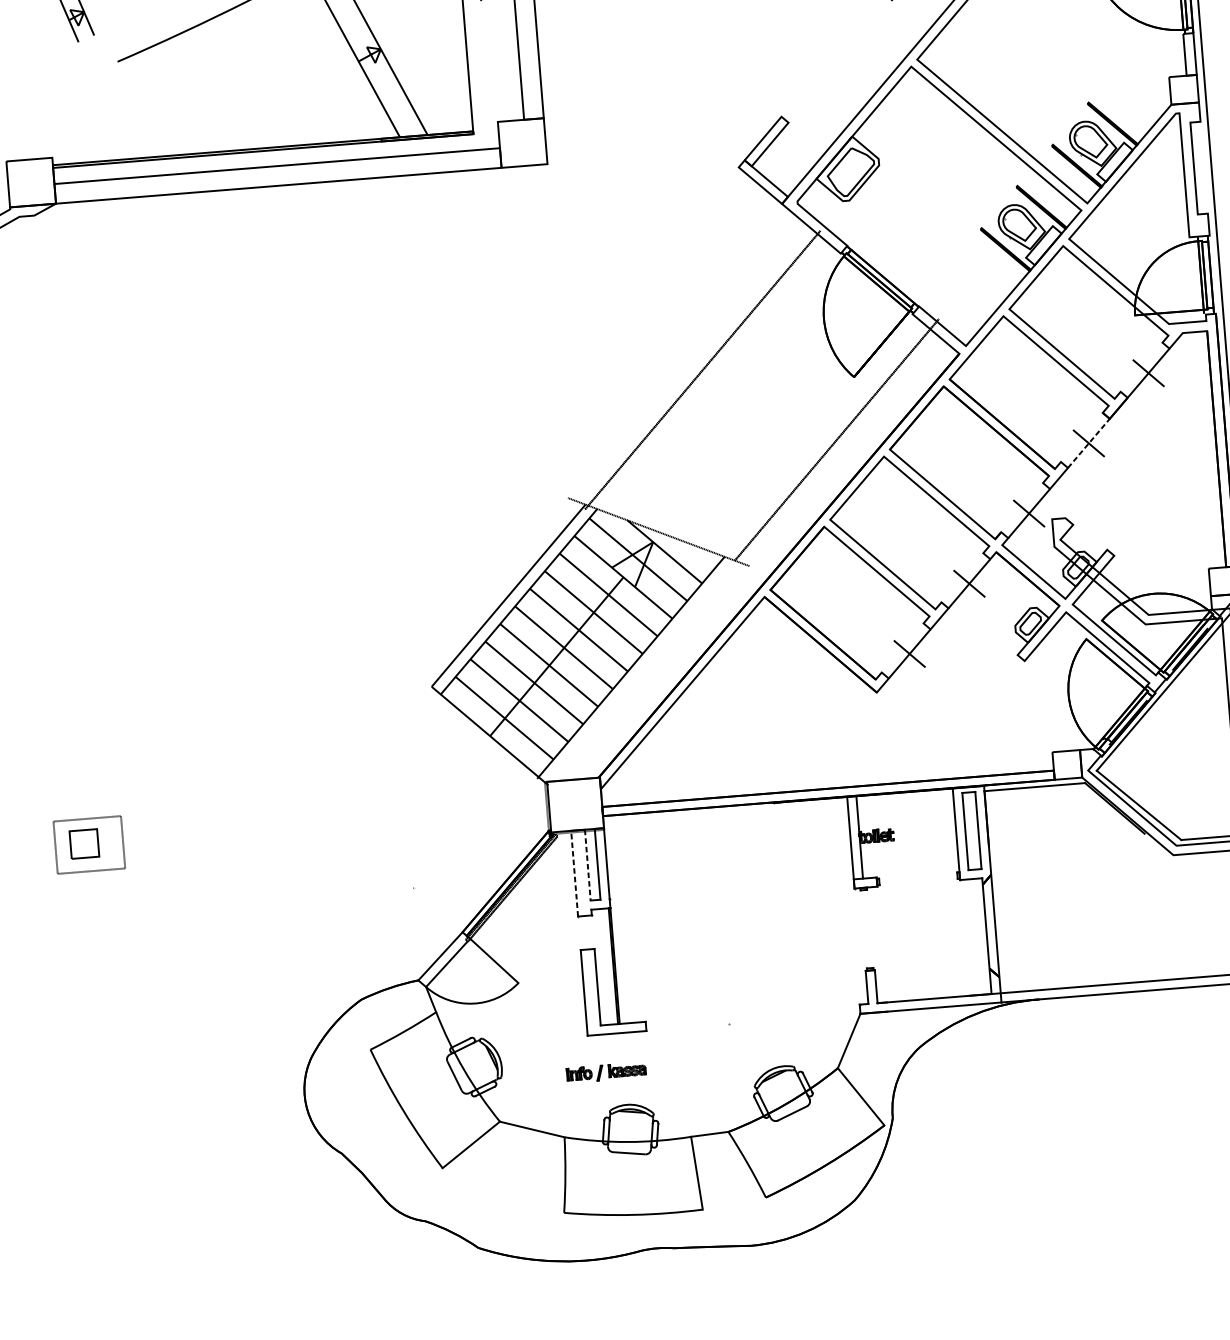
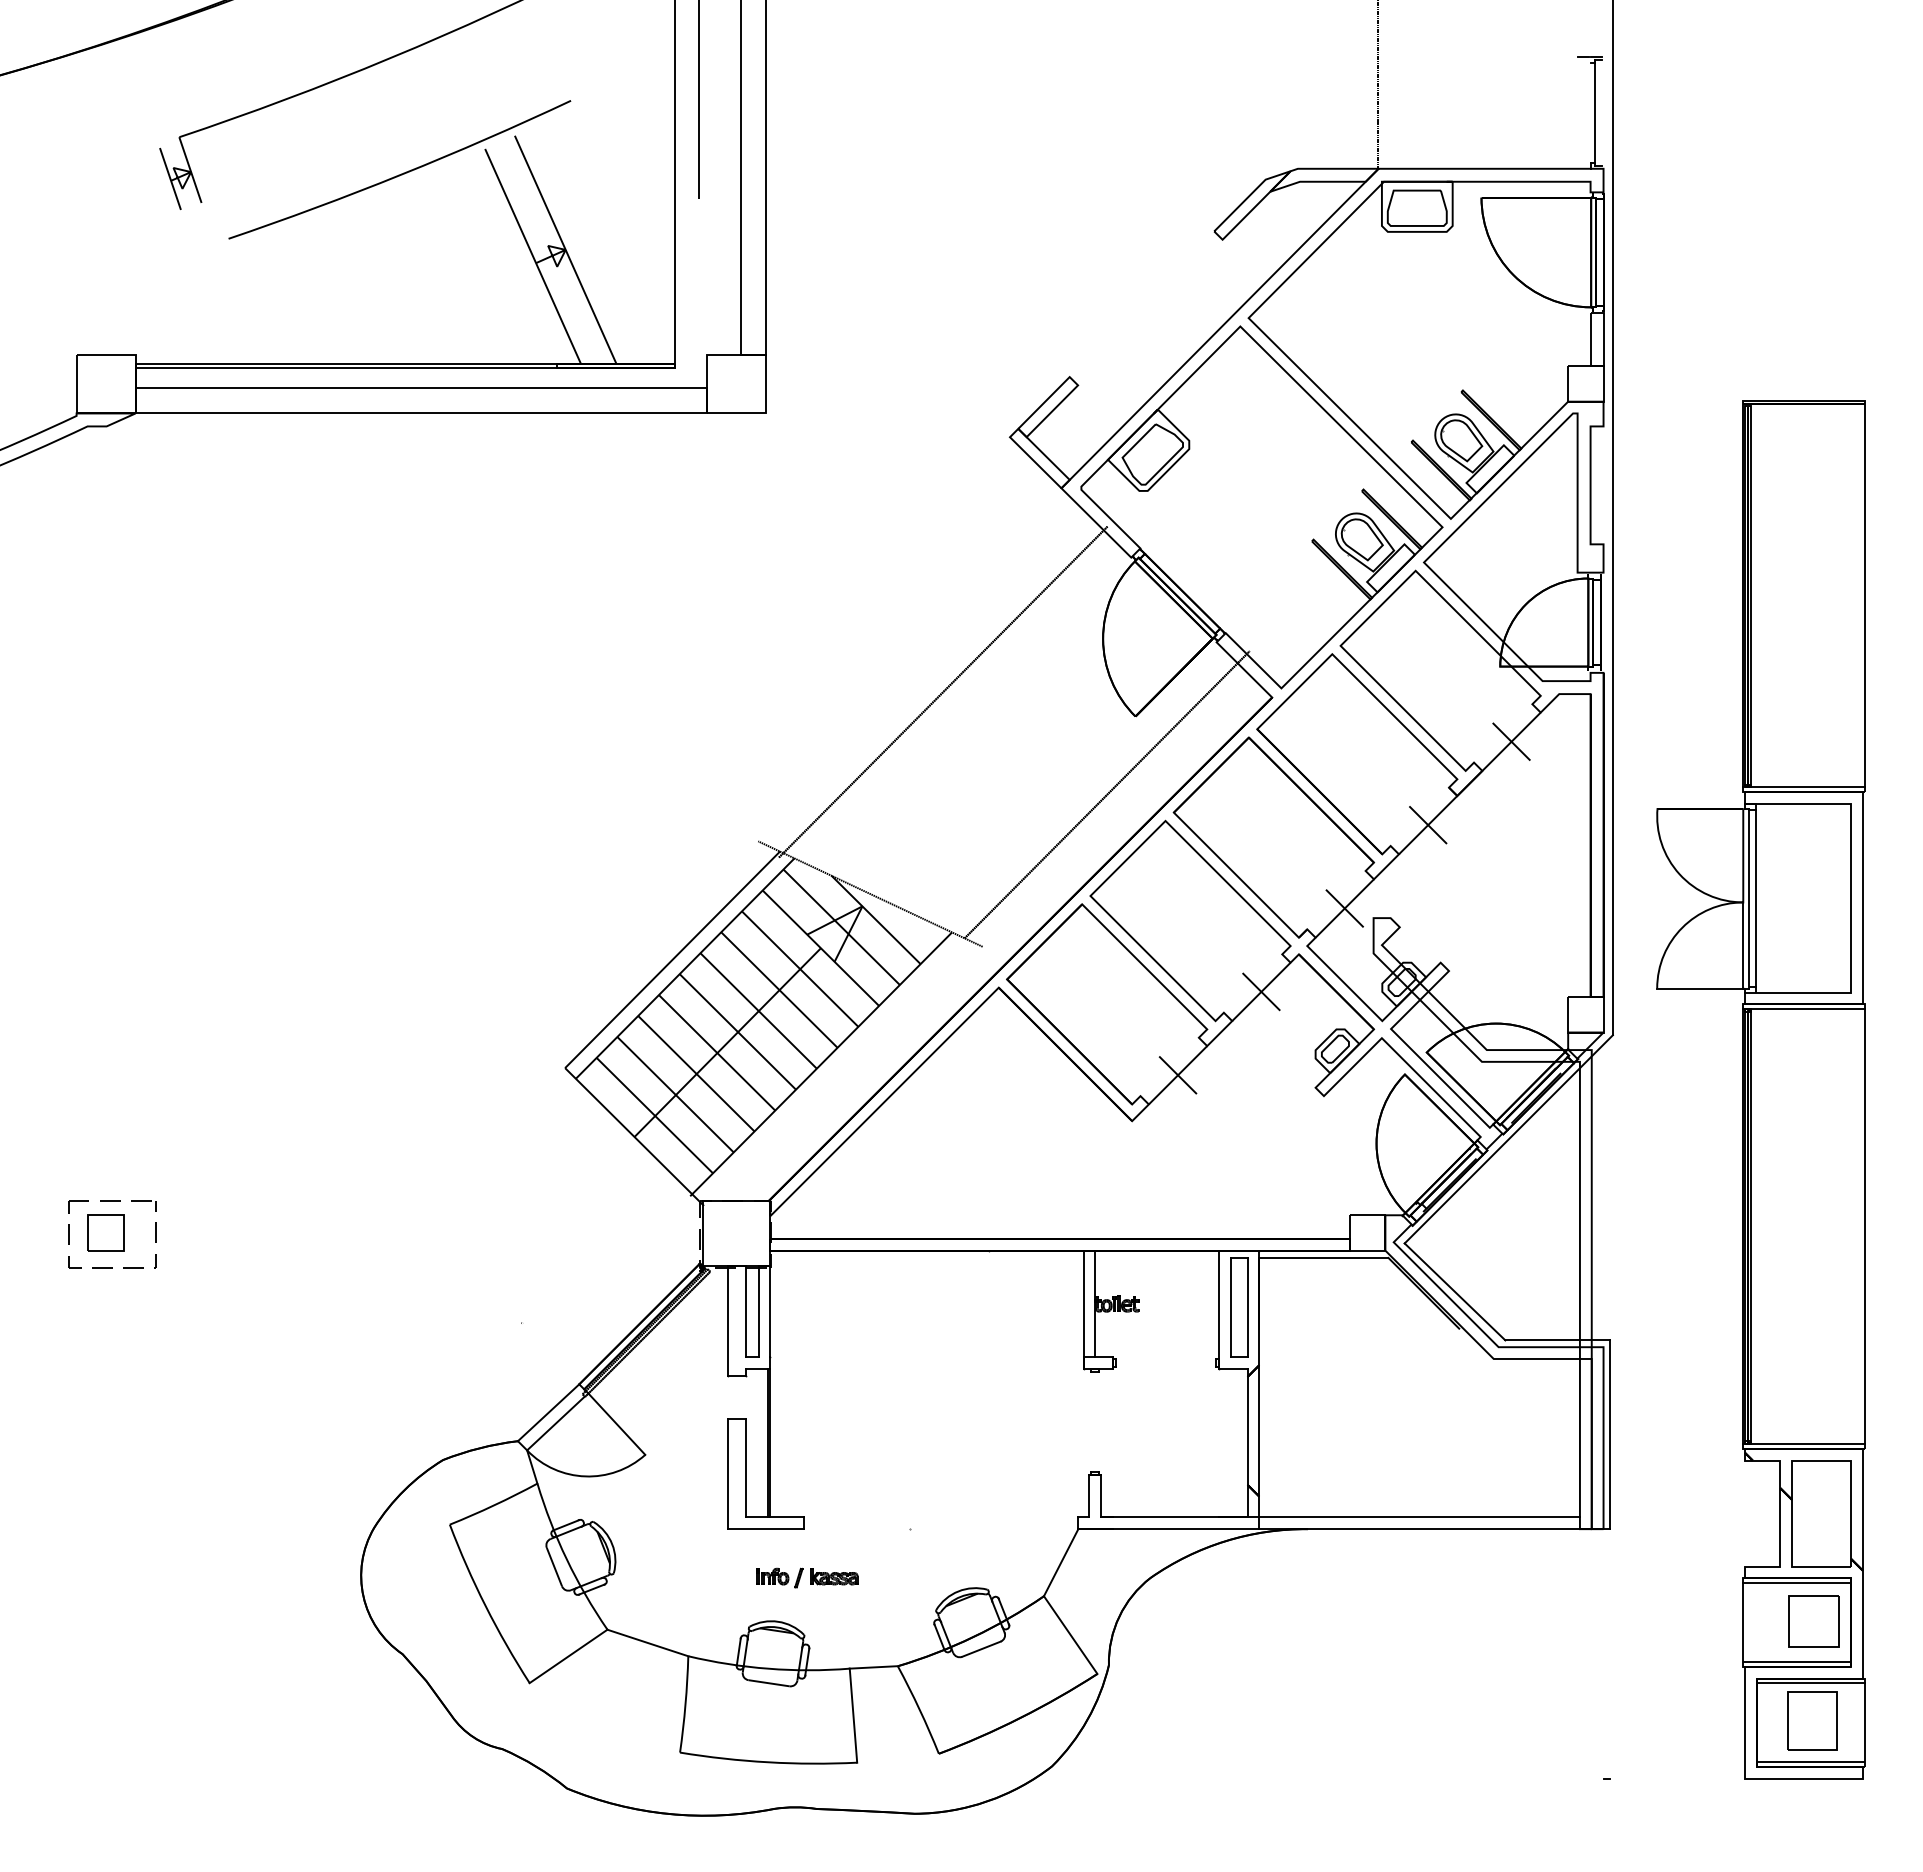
line: (1089, 442) -> (1428, 824), dashed -> solid
line: (587, 865) -> (745, 1312), dashed -> solid
line: (574, 873) -> (728, 1320), dashed -> solid
part: (606, 1072) -> (807, 1577), moved

